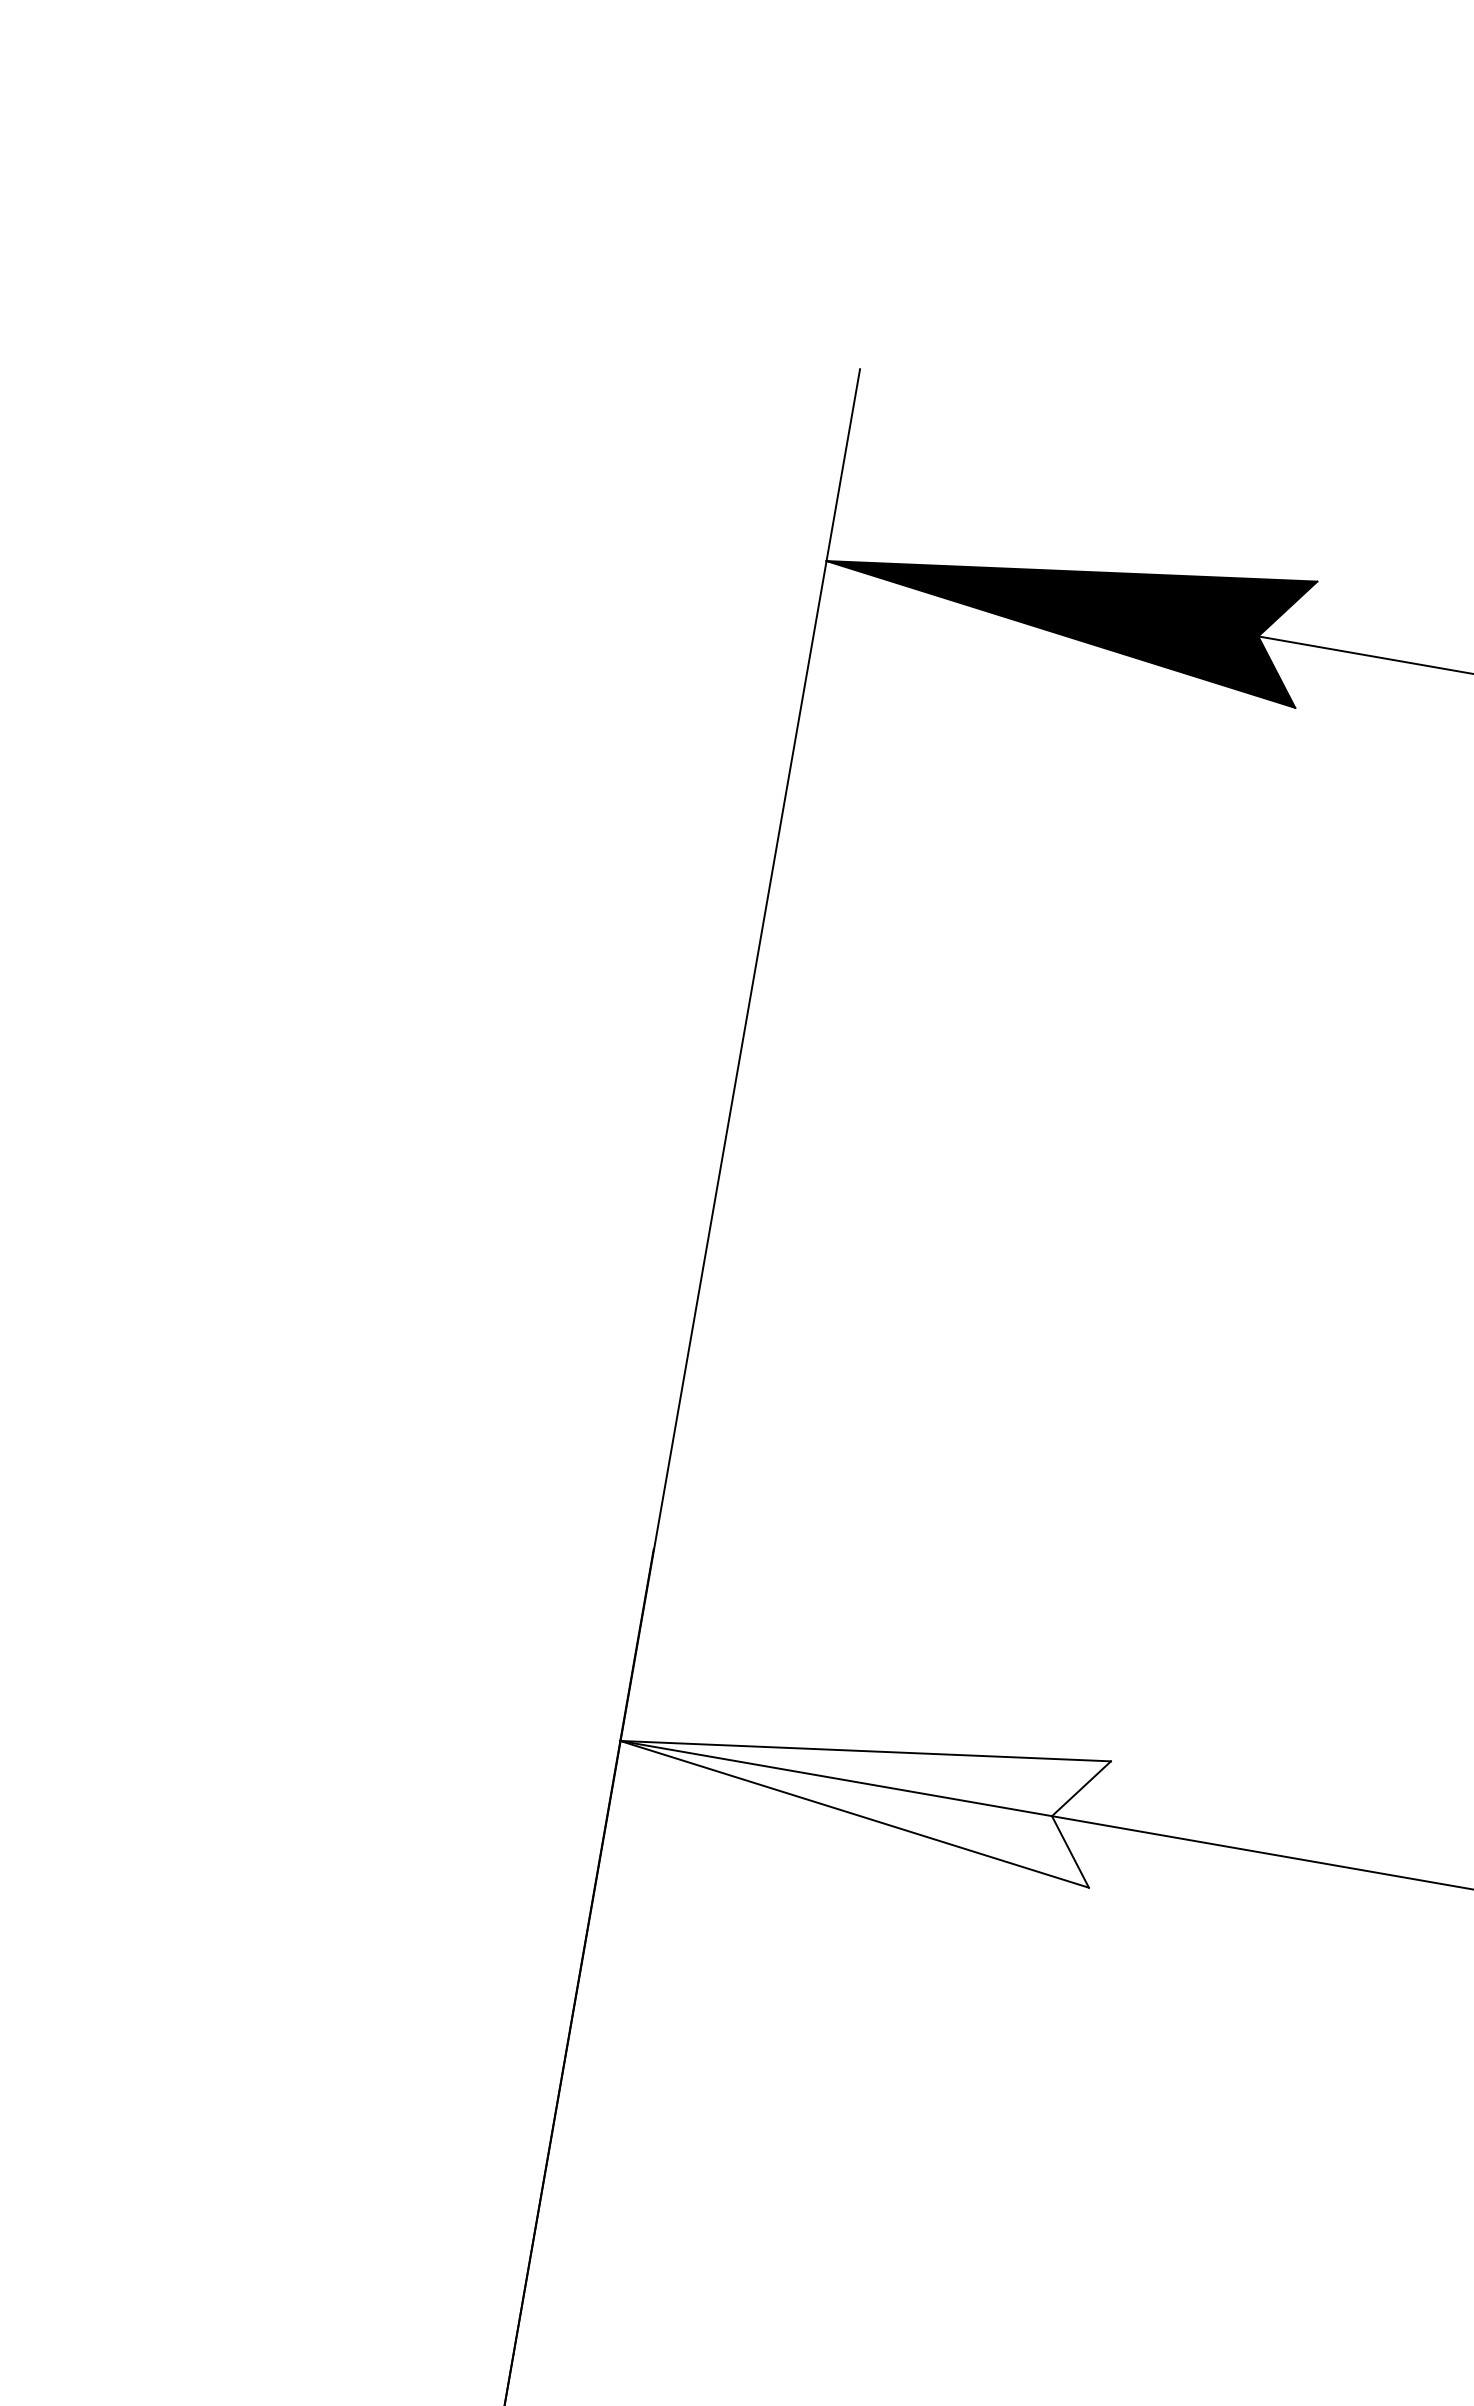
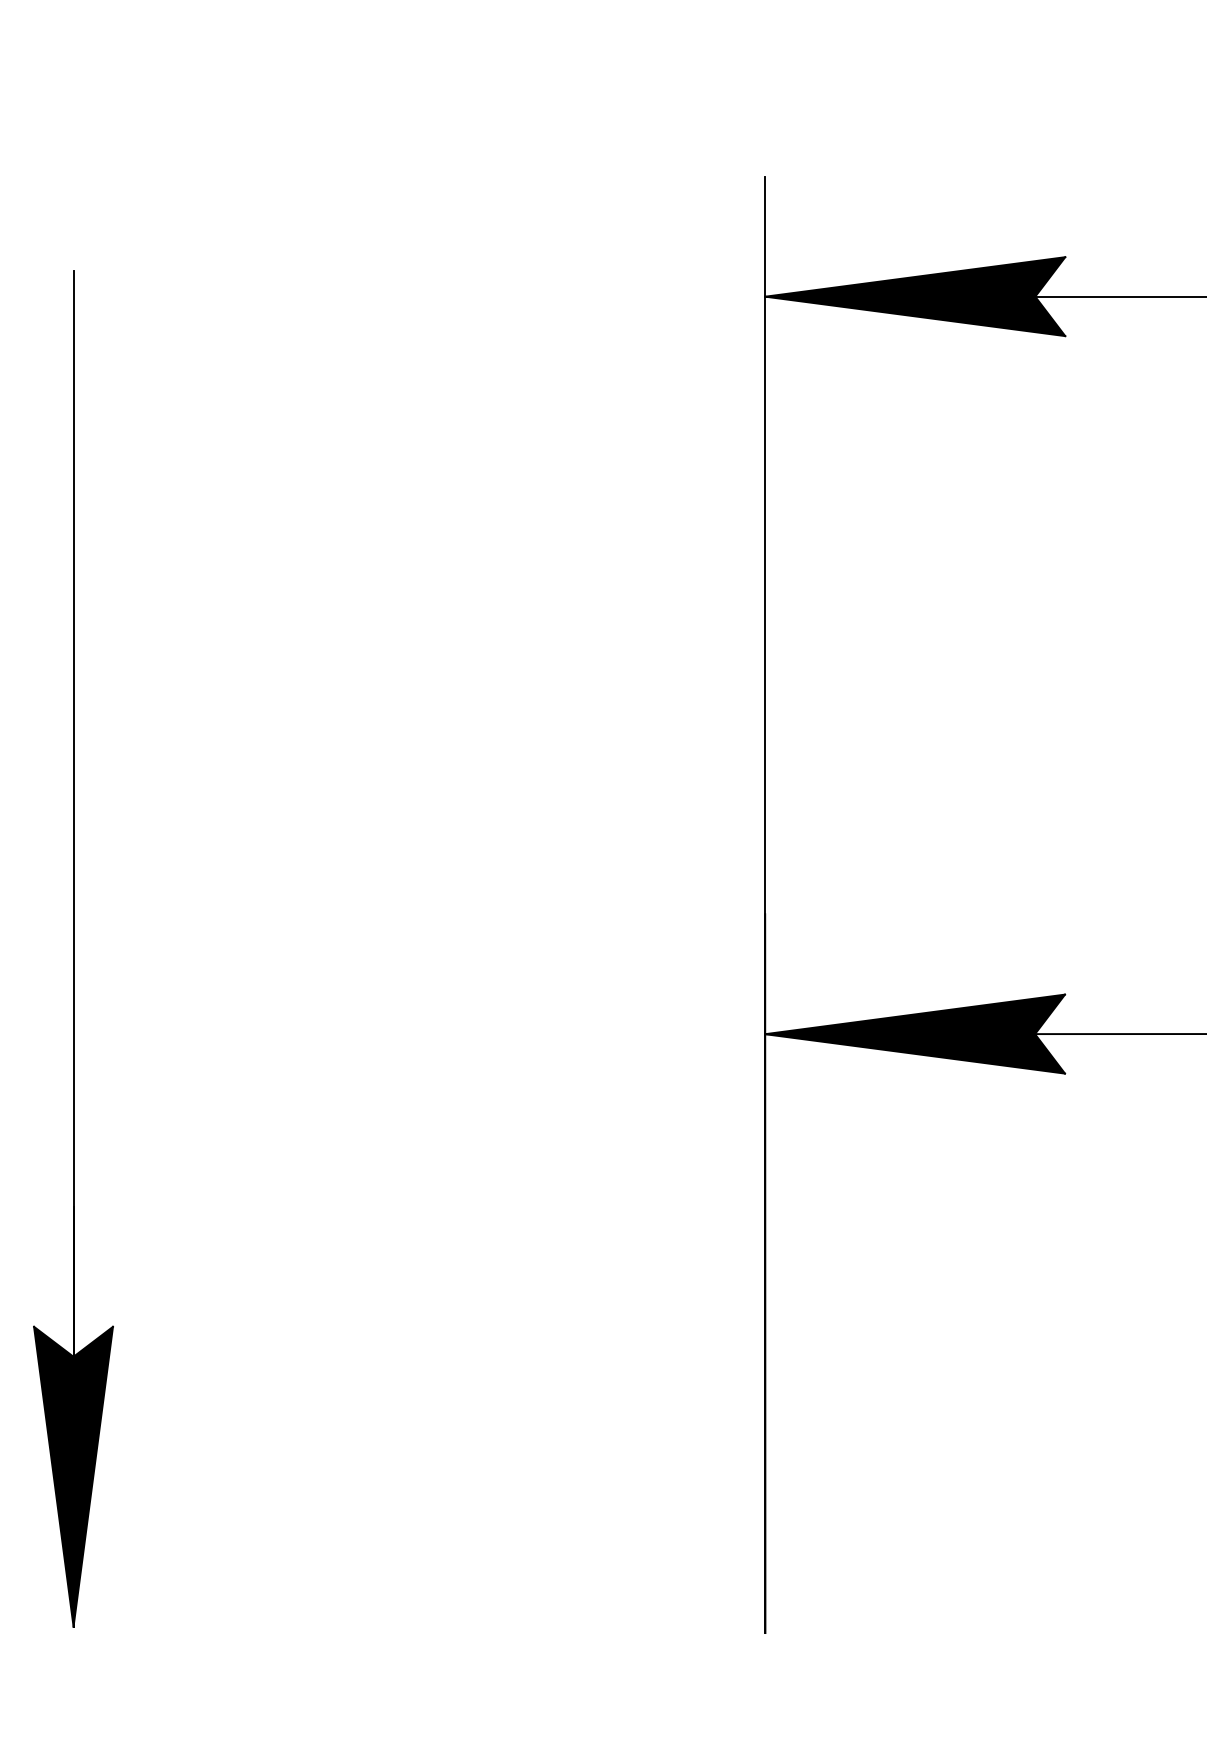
fill: (860, 1781) -> (915, 1033), added

